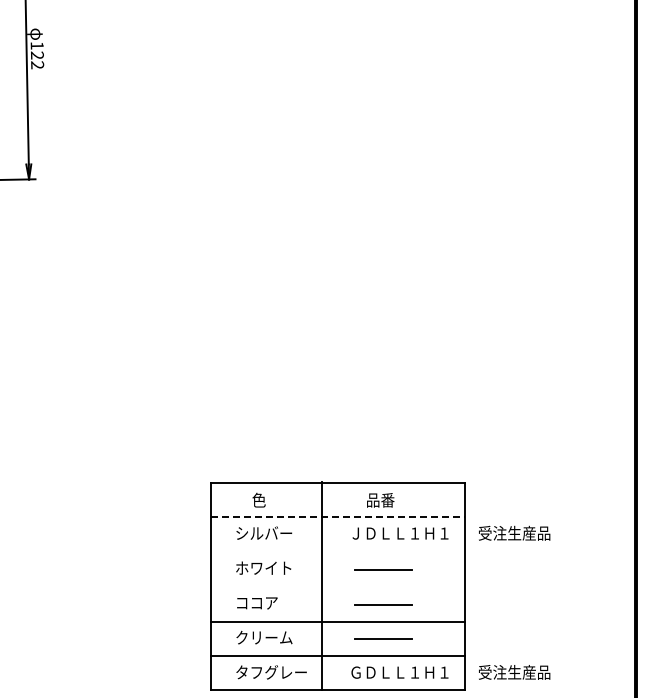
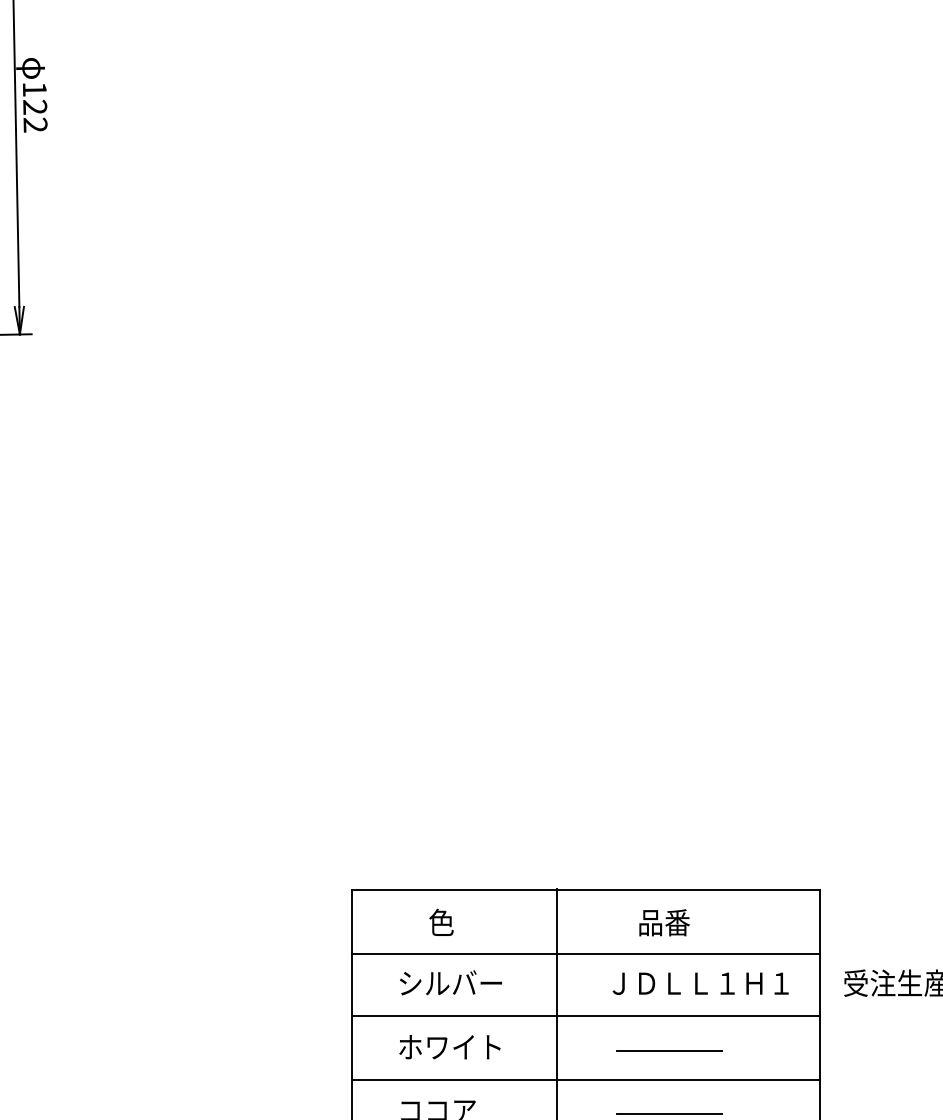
line: (338, 517) -> (587, 954), dashed -> solid
line: (337, 551) -> (585, 1016), added
line: (337, 586) -> (585, 1080), added

